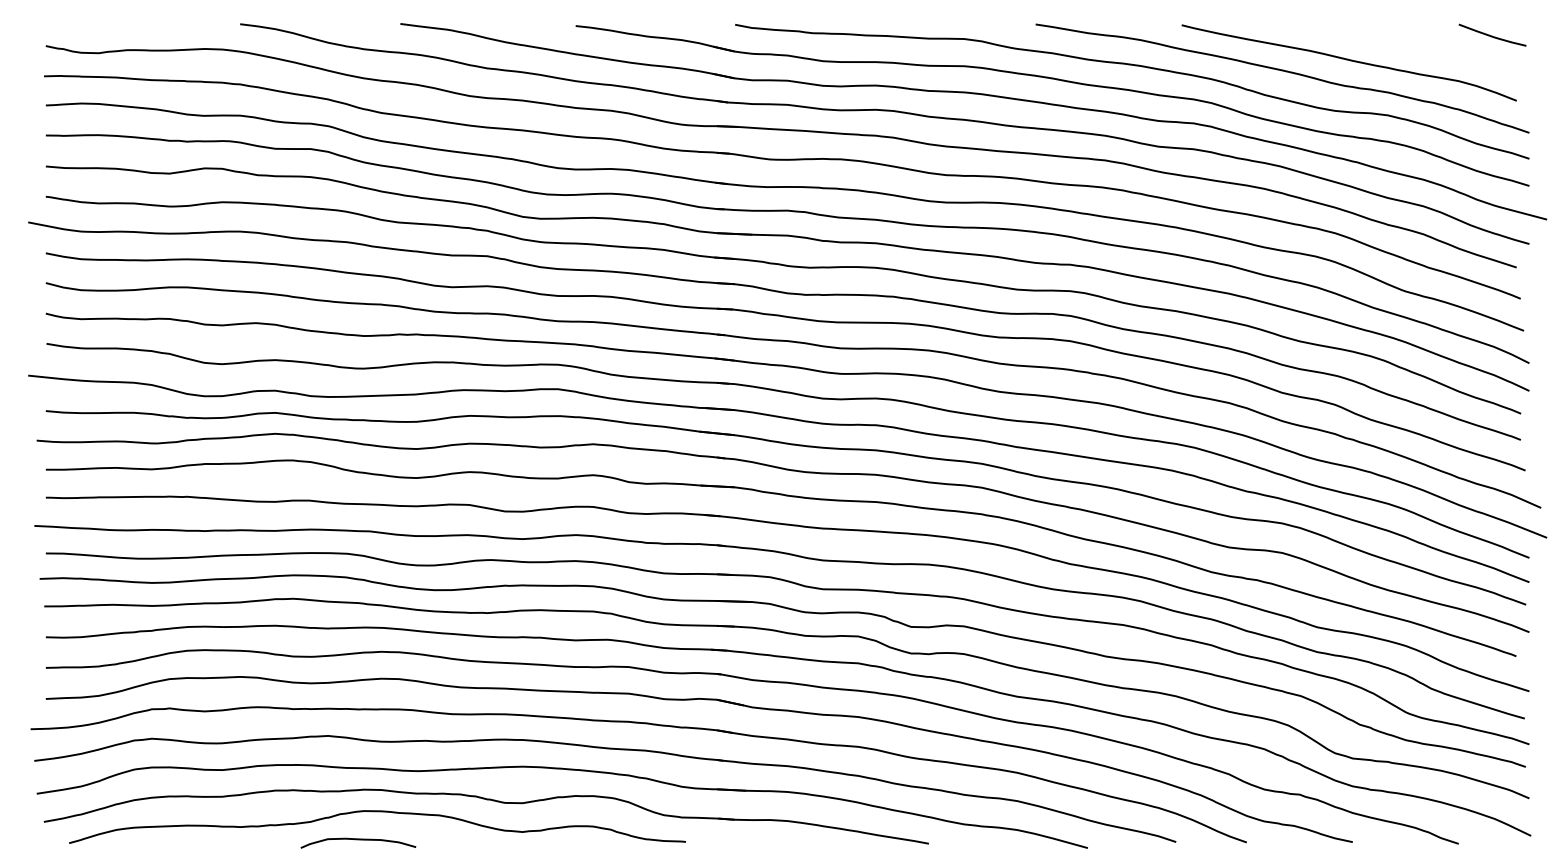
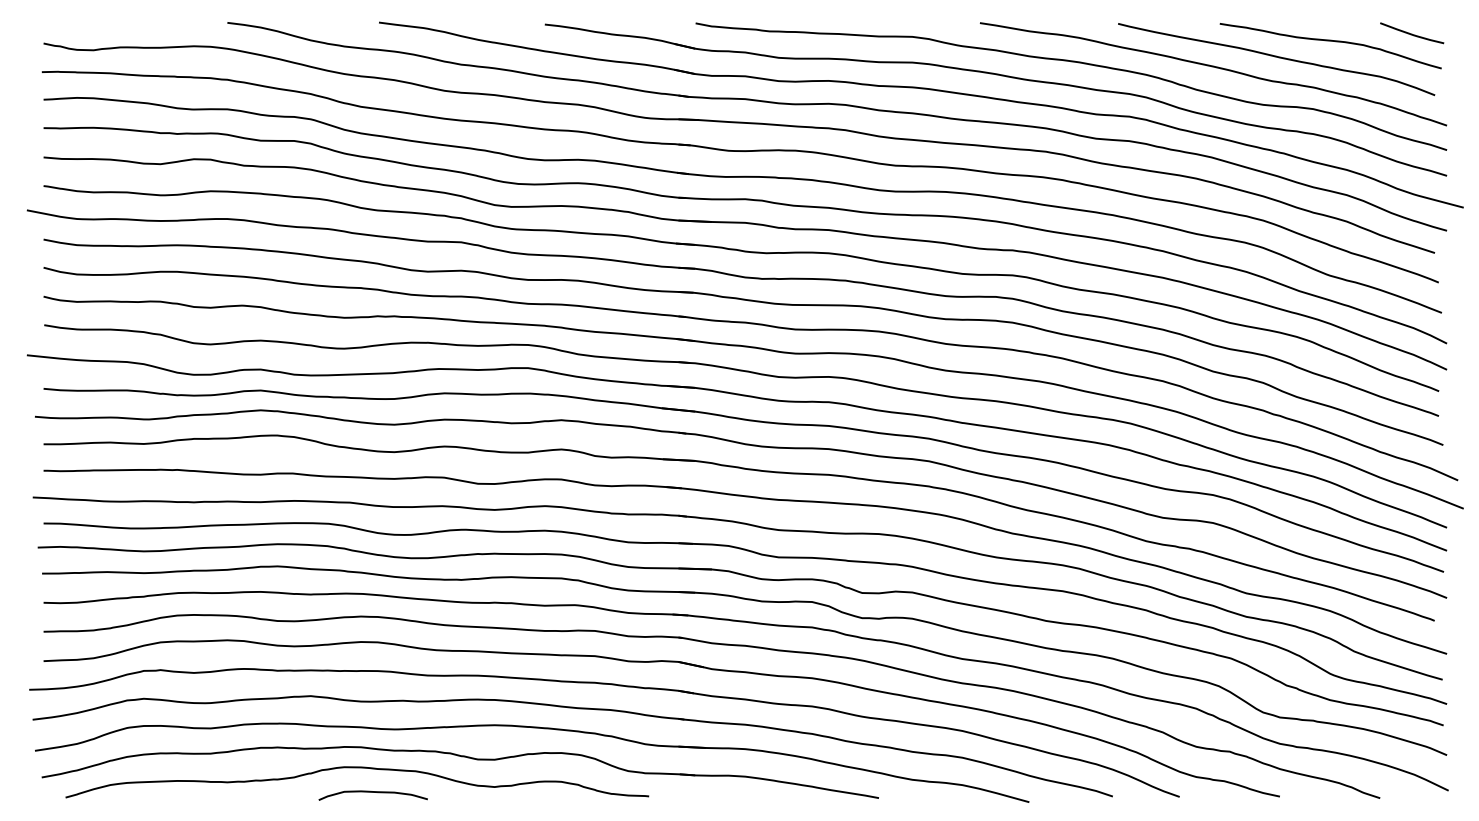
curve: (1406, 43) -> (1330, 41), added
curve: (357, 839) -> (372, 792), moved

